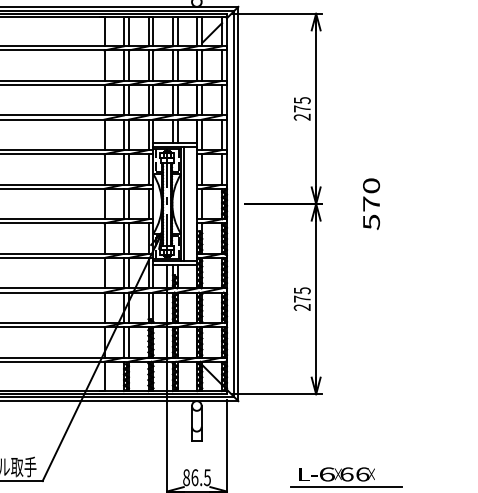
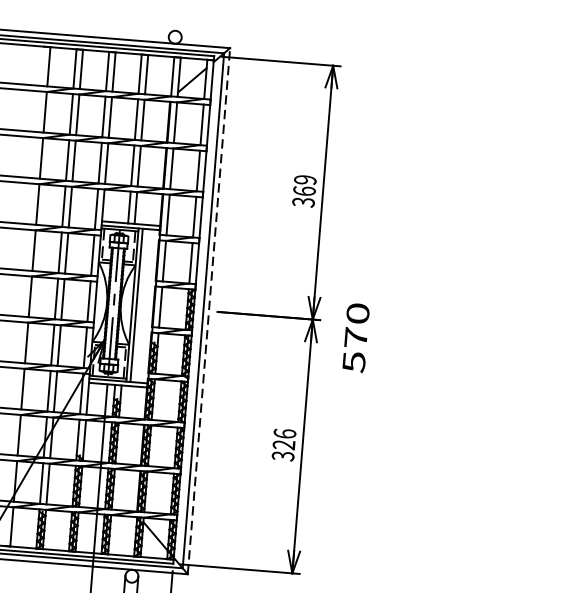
text: (301, 108) -> (303, 190), 275 -> 369
line: (238, 203) -> (209, 310), solid -> dashed
text: (371, 203) -> (356, 337), moved
text: (301, 299) -> (282, 445), 275 -> 326

